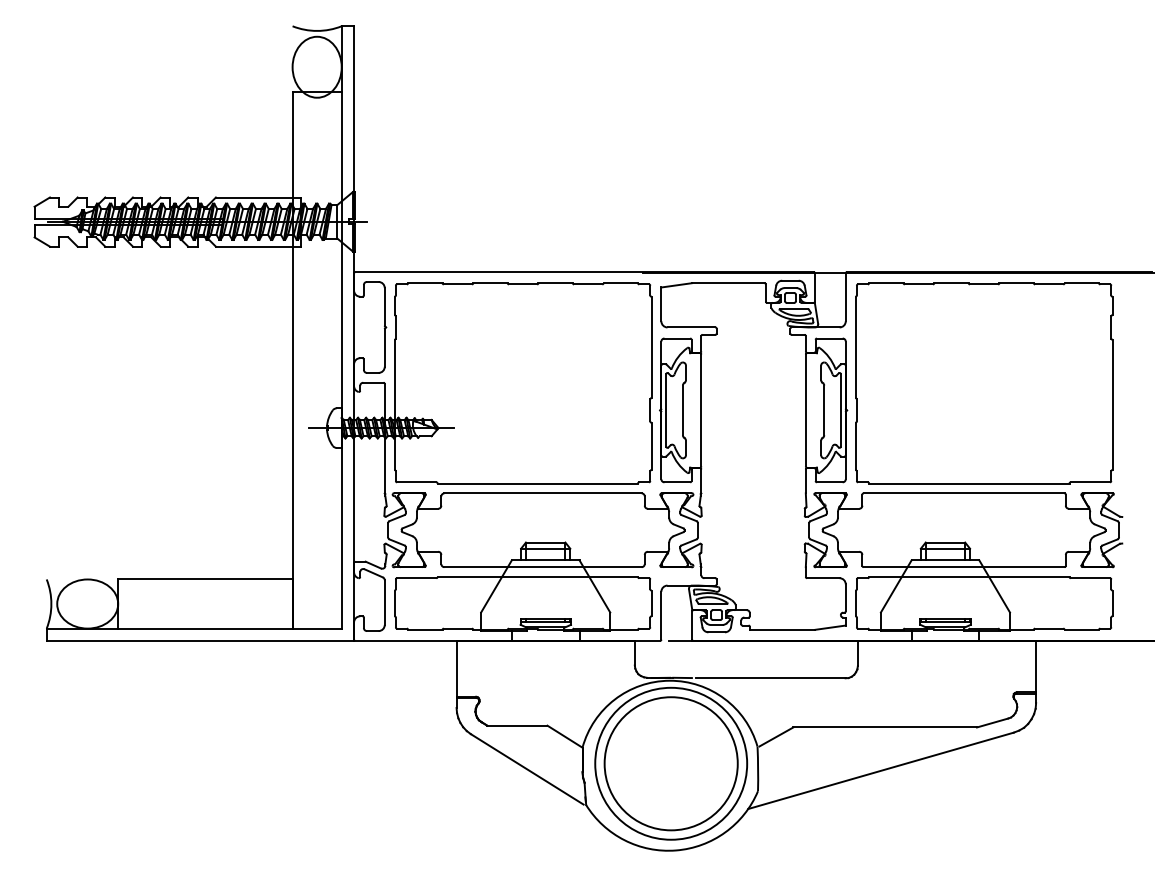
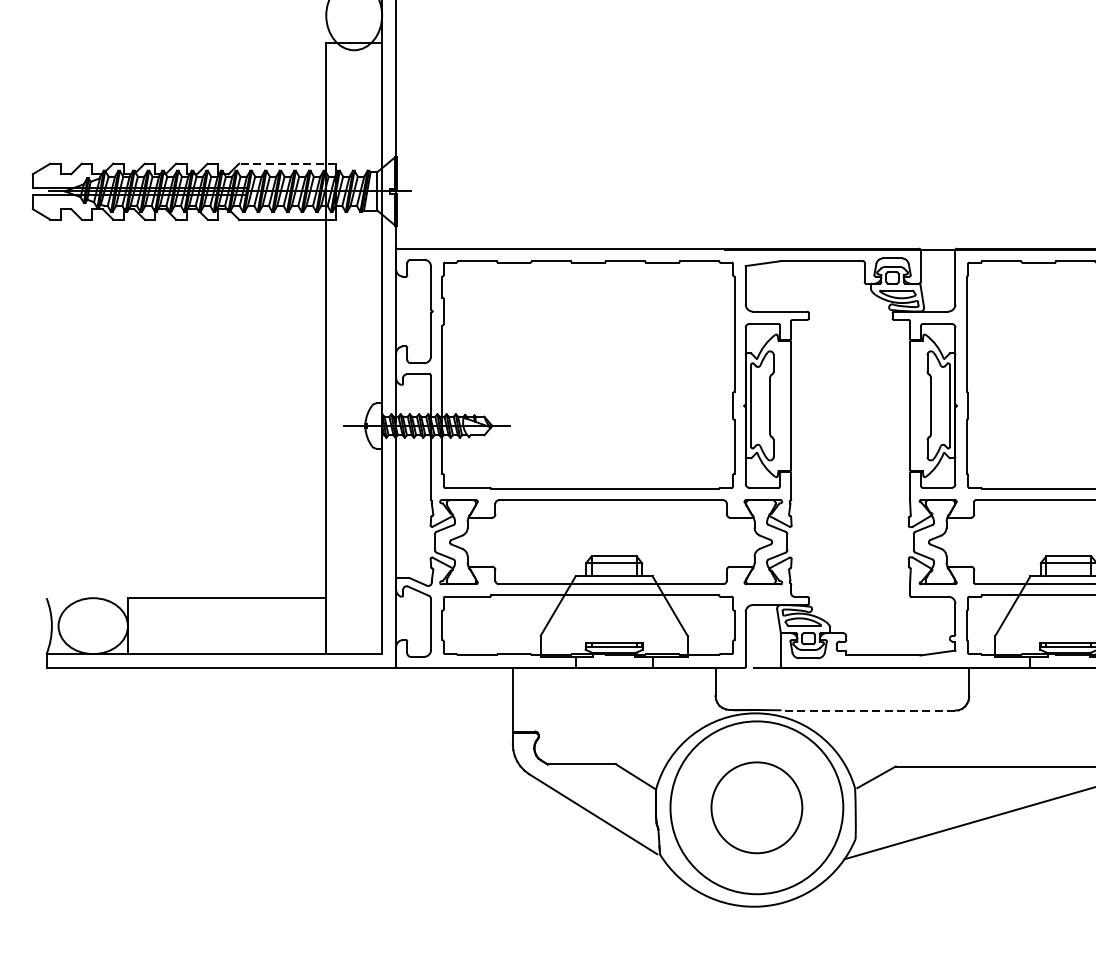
line: (258, 197) -> (287, 163), solid -> dashed
line: (770, 678) -> (869, 710), solid -> dashed
circle: (670, 763) -> (756, 807), size x0.6

